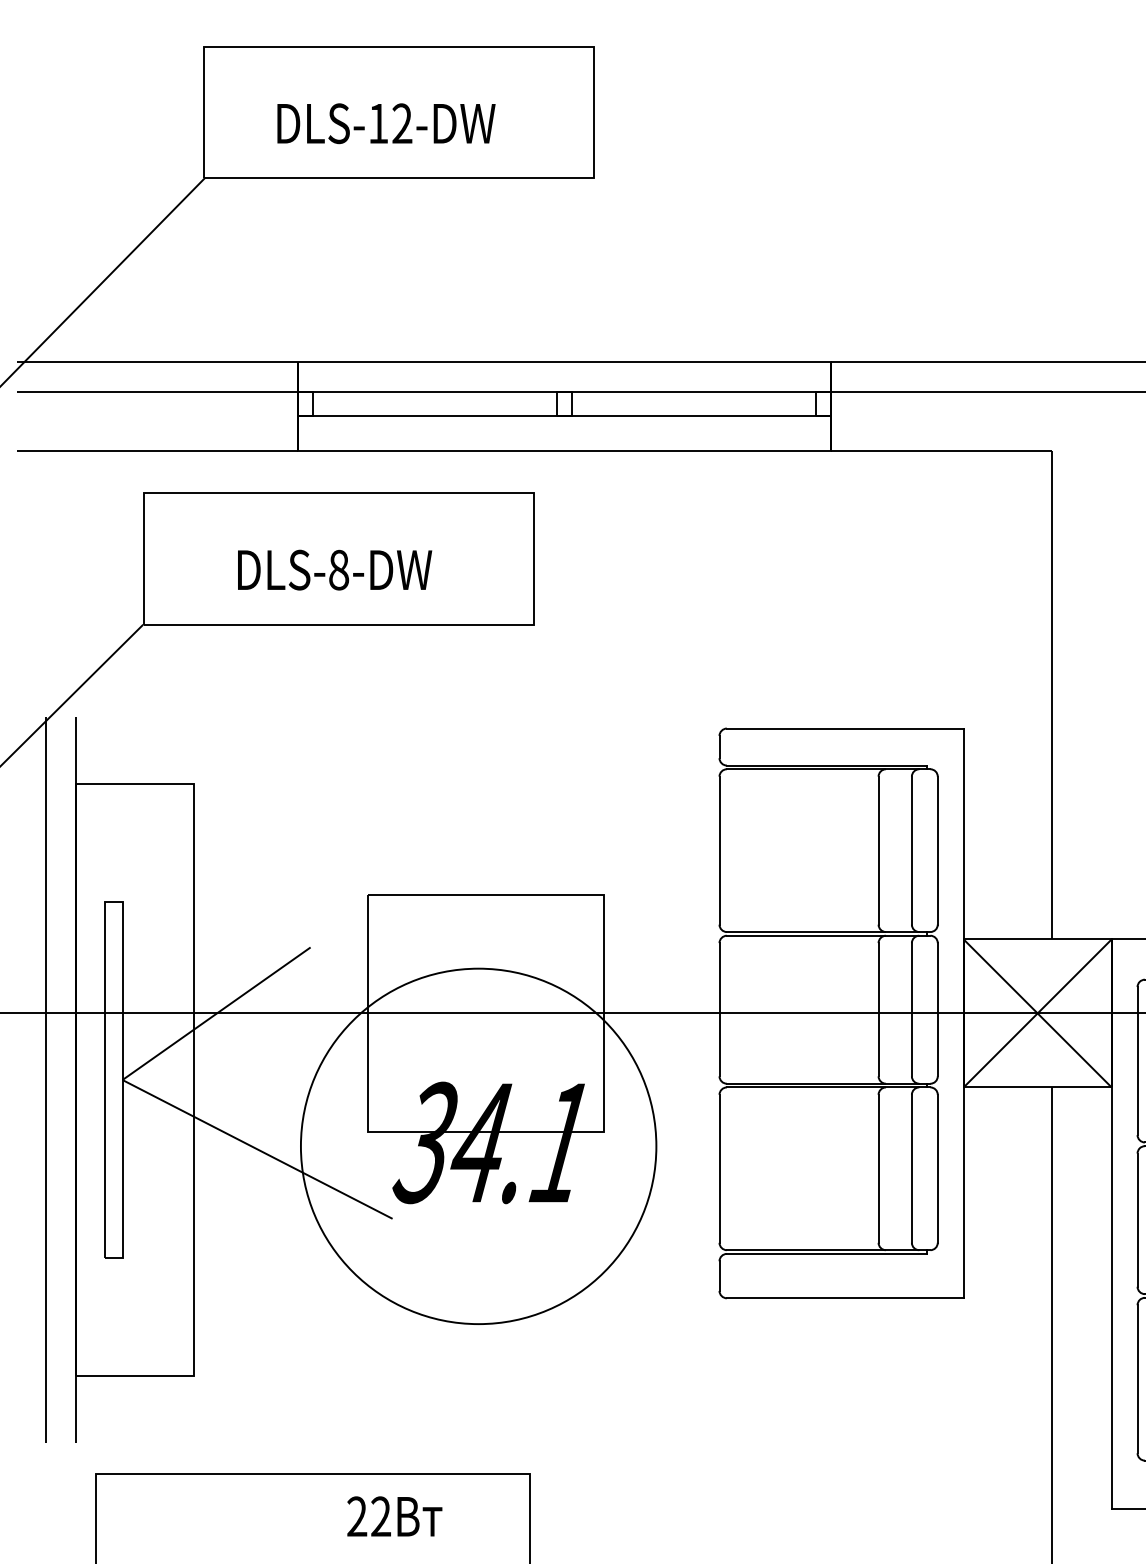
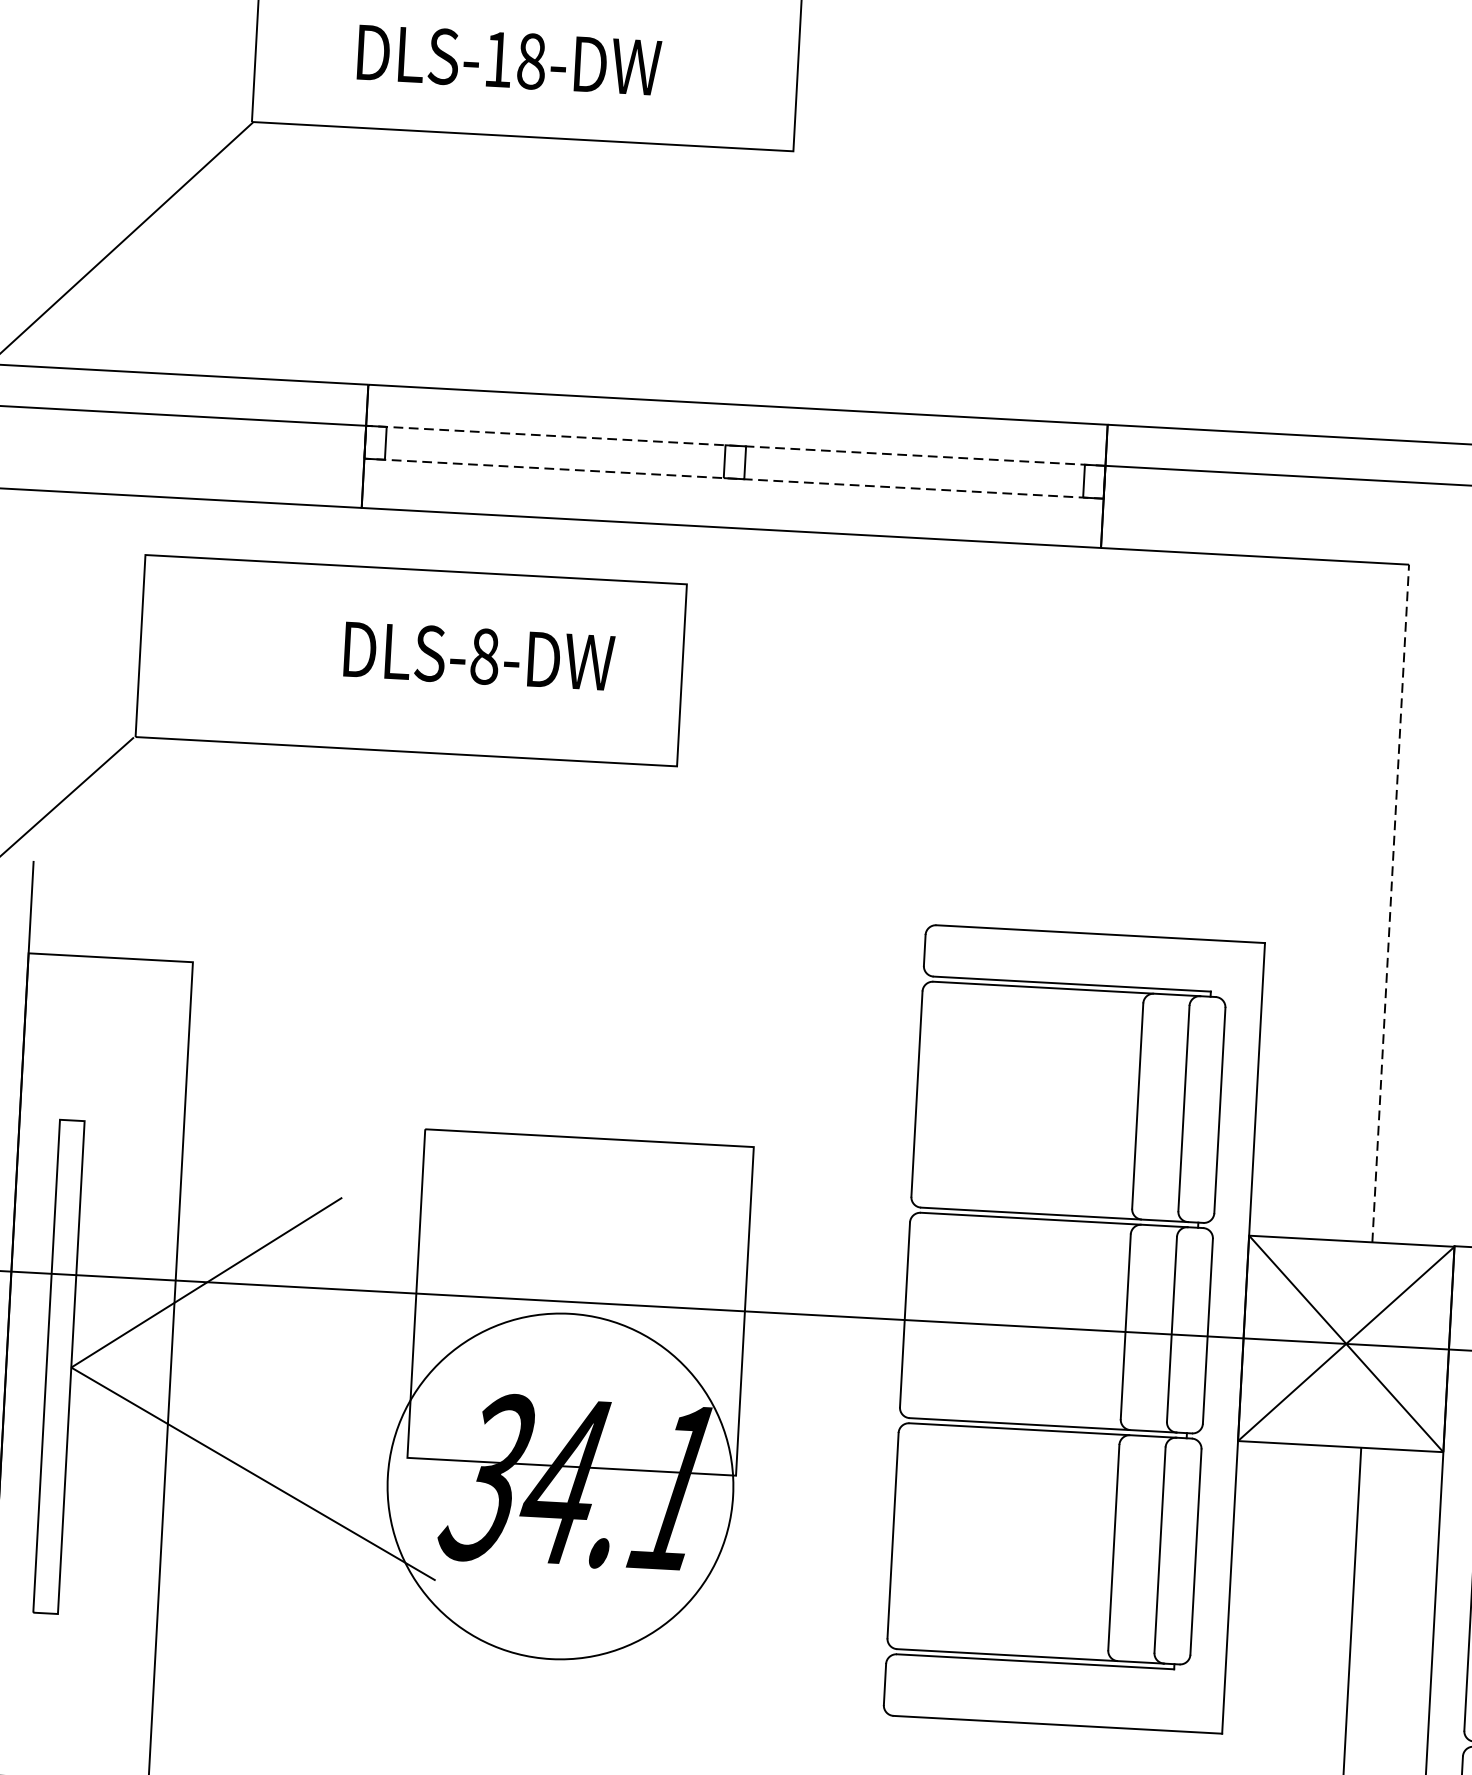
text: (402, 123) -> (531, 61), DLS-12-DW -> DLS-18-DW
line: (563, 391) -> (734, 445), solid -> dashed
line: (563, 415) -> (733, 478), solid -> dashed
text: (335, 569) -> (480, 655), moved
line: (1052, 694) -> (1390, 902), solid -> dashed
circle: (478, 1146) -> (560, 1486), size x0.7

